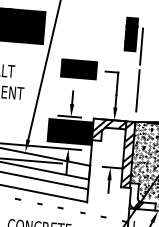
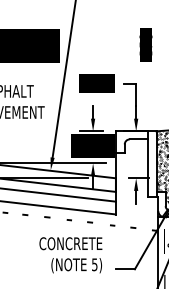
line: (141, 46) -> (157, 56), removed
line: (138, 90) -> (157, 99), removed
hatch: (112, 152) -> (136, 163), removed

